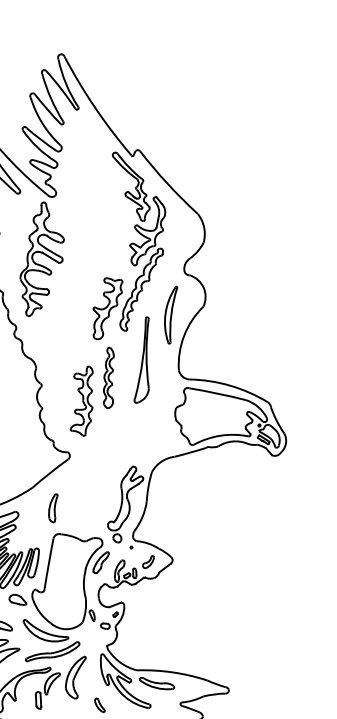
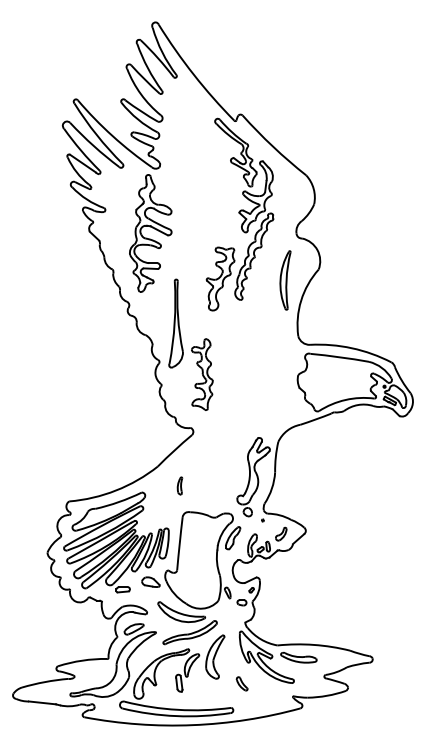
part: (143, 360) -> (175, 323), moved
part: (109, 377) -> (228, 348), removed
part: (52, 507) -> (179, 485), size x0.6

